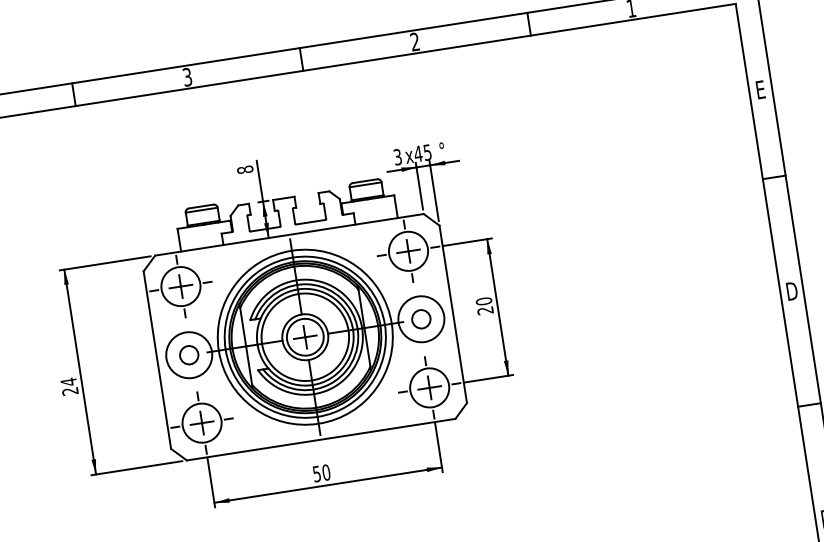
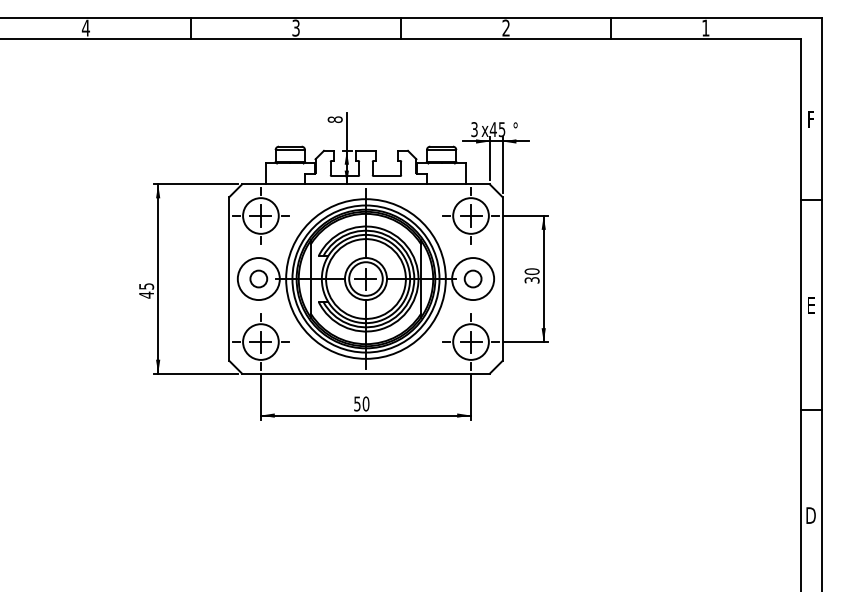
text: (761, 89) -> (811, 119), E -> F
text: (792, 291) -> (811, 305), D -> E
text: (485, 310) -> (532, 280), 20 -> 30
text: (69, 386) -> (146, 290), 24 -> 45

